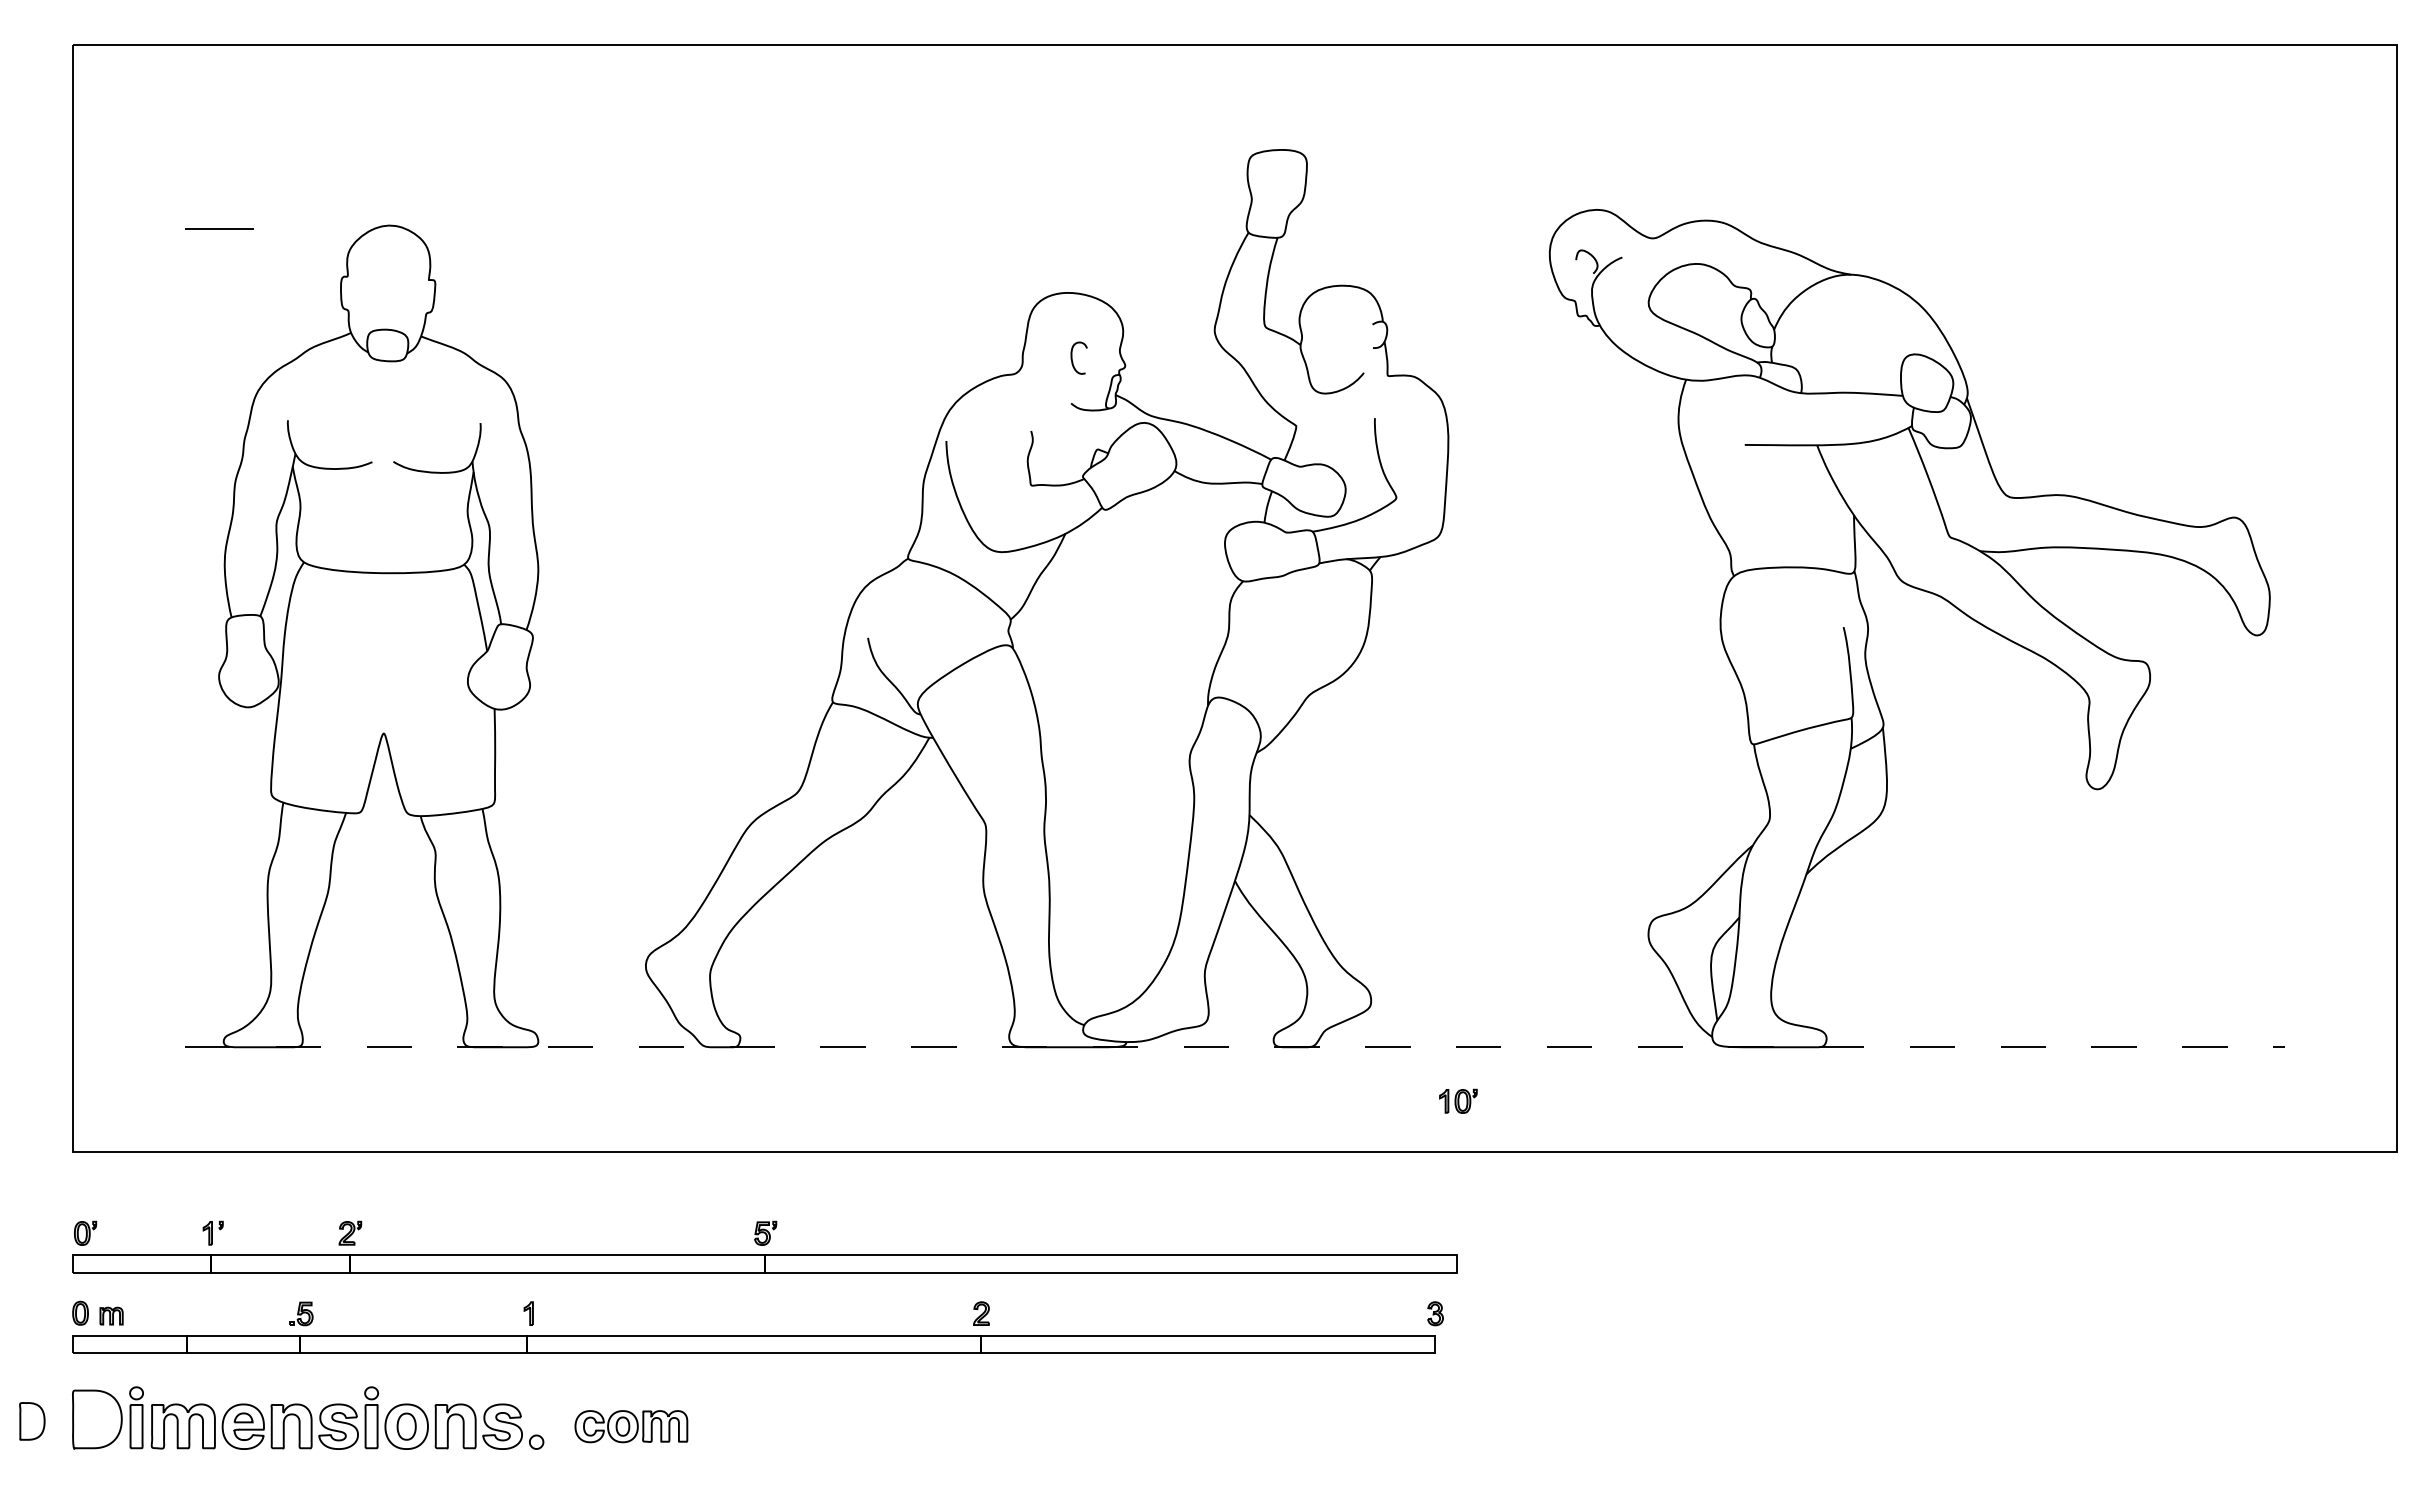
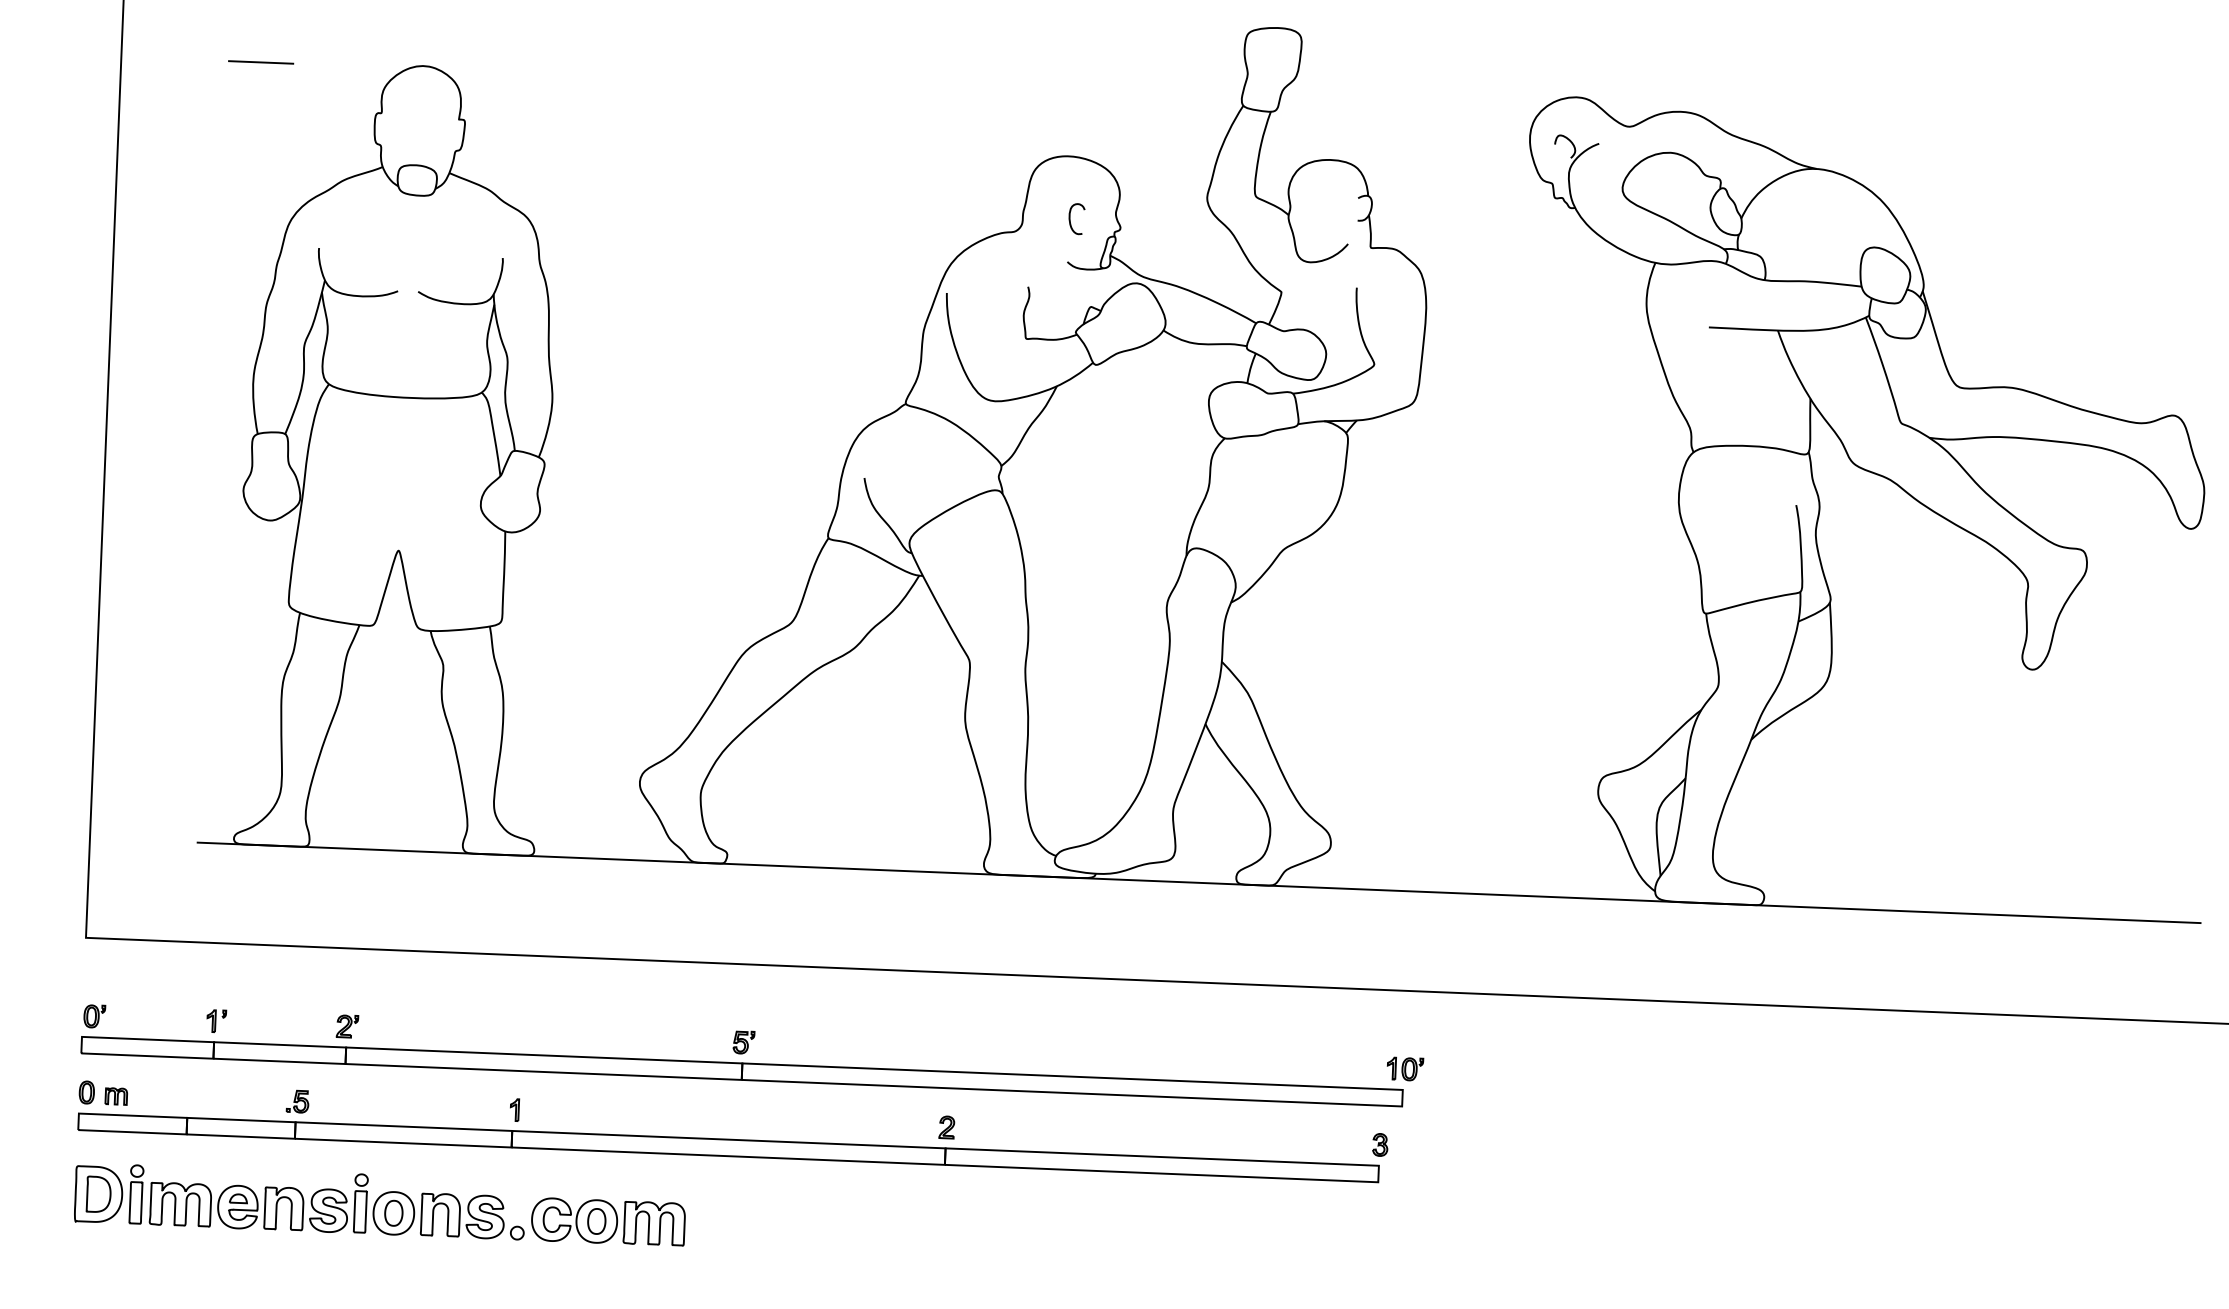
line: (1235, 1047) -> (1199, 883), dashed -> solid
part: (1458, 1100) -> (1405, 1068), moved
part: (32, 1421) -> (98, 1194), moved
part: (631, 1426) -> (608, 1221), size x1.43

